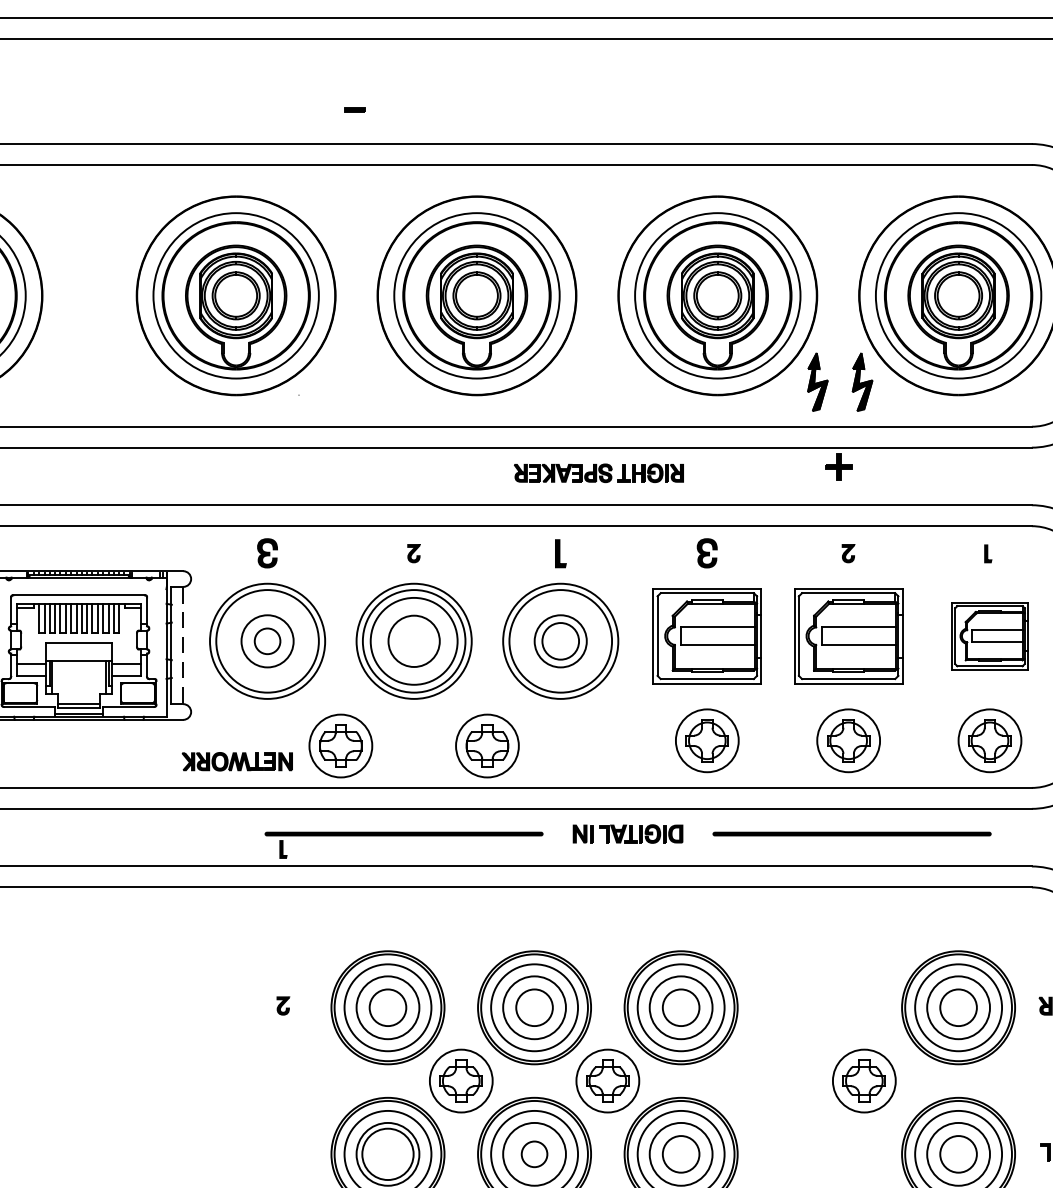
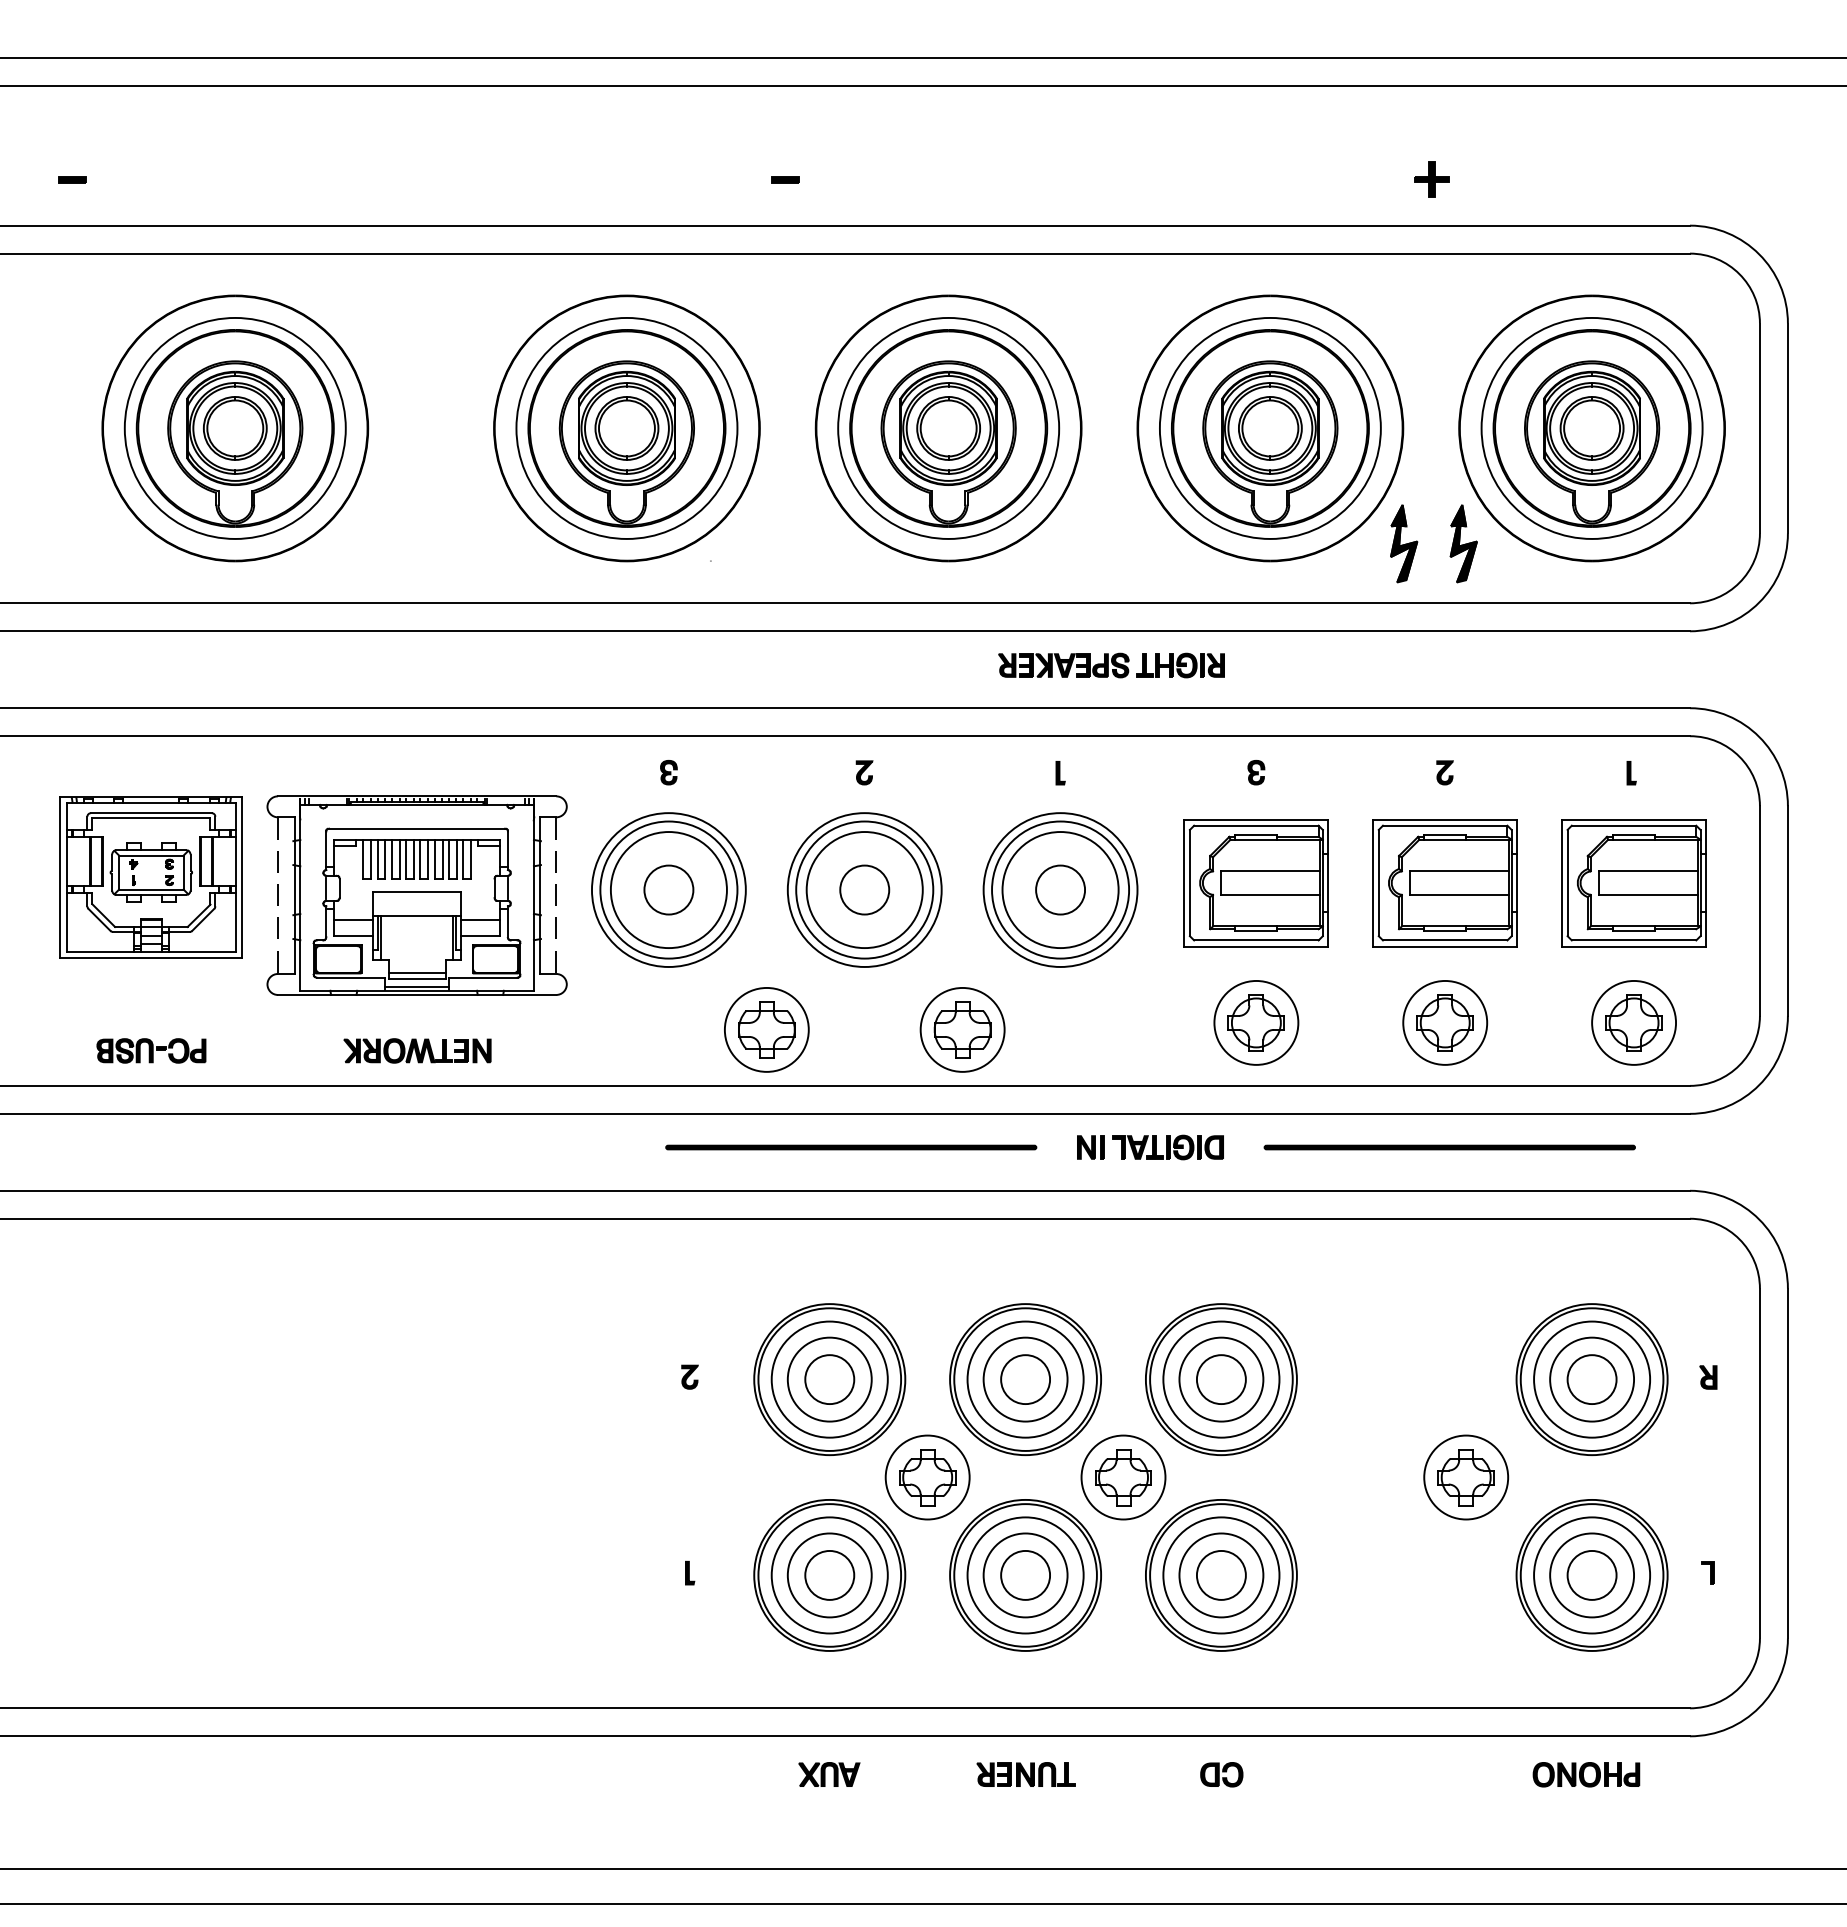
part: (838, 466) -> (1431, 179), moved
part: (267, 553) -> (668, 772), size x0.62
part: (707, 553) -> (1256, 772), size x0.62
part: (560, 554) -> (1060, 773), size x0.62
part: (989, 636) -> (1633, 883), size x1.43
circle: (267, 640) -> (668, 889), size x1.43
circle: (413, 640) -> (864, 889), size x0.71
circle: (267, 641) -> (668, 890), size x1.67
circle: (560, 641) -> (1060, 890), size x1.67
part: (237, 761) -> (417, 1050), moved
part: (283, 849) -> (690, 1573), moved
circle: (387, 1153) -> (829, 1574), size x0.71
circle: (534, 1153) -> (1025, 1574), size x1.43

